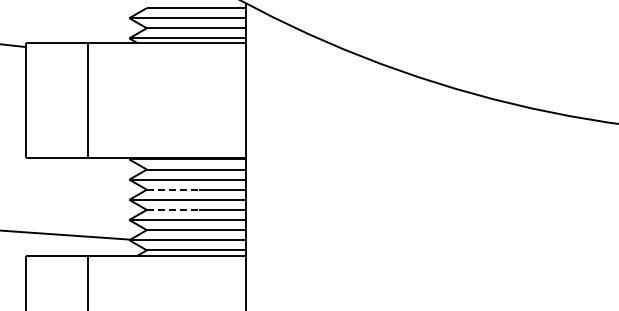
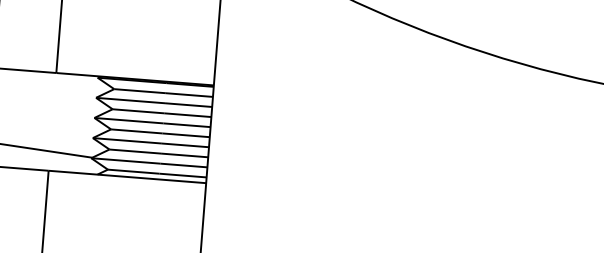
line: (172, 189) -> (138, 111), dashed -> solid
line: (172, 209) -> (136, 130), dashed -> solid

